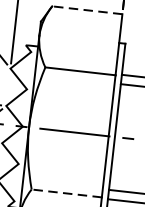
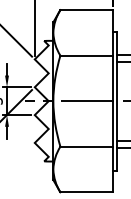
line: (87, 10) -> (86, 10), dashed -> solid
line: (66, 193) -> (86, 146), dashed -> solid

